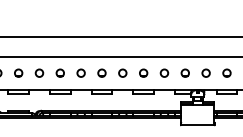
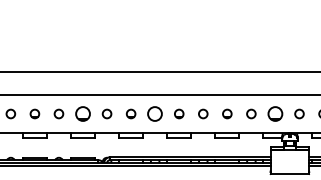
part: (18, 72) -> (82, 113), size x1.6
circle: (81, 72) -> (155, 113), size x1.6
part: (185, 72) -> (275, 113), size x1.6

